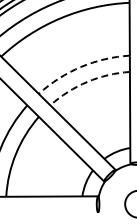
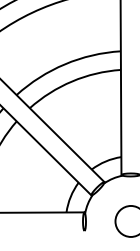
arc: (81, 67) -> (65, 64), dashed -> solid
arc: (87, 81) -> (72, 80), dashed -> solid

